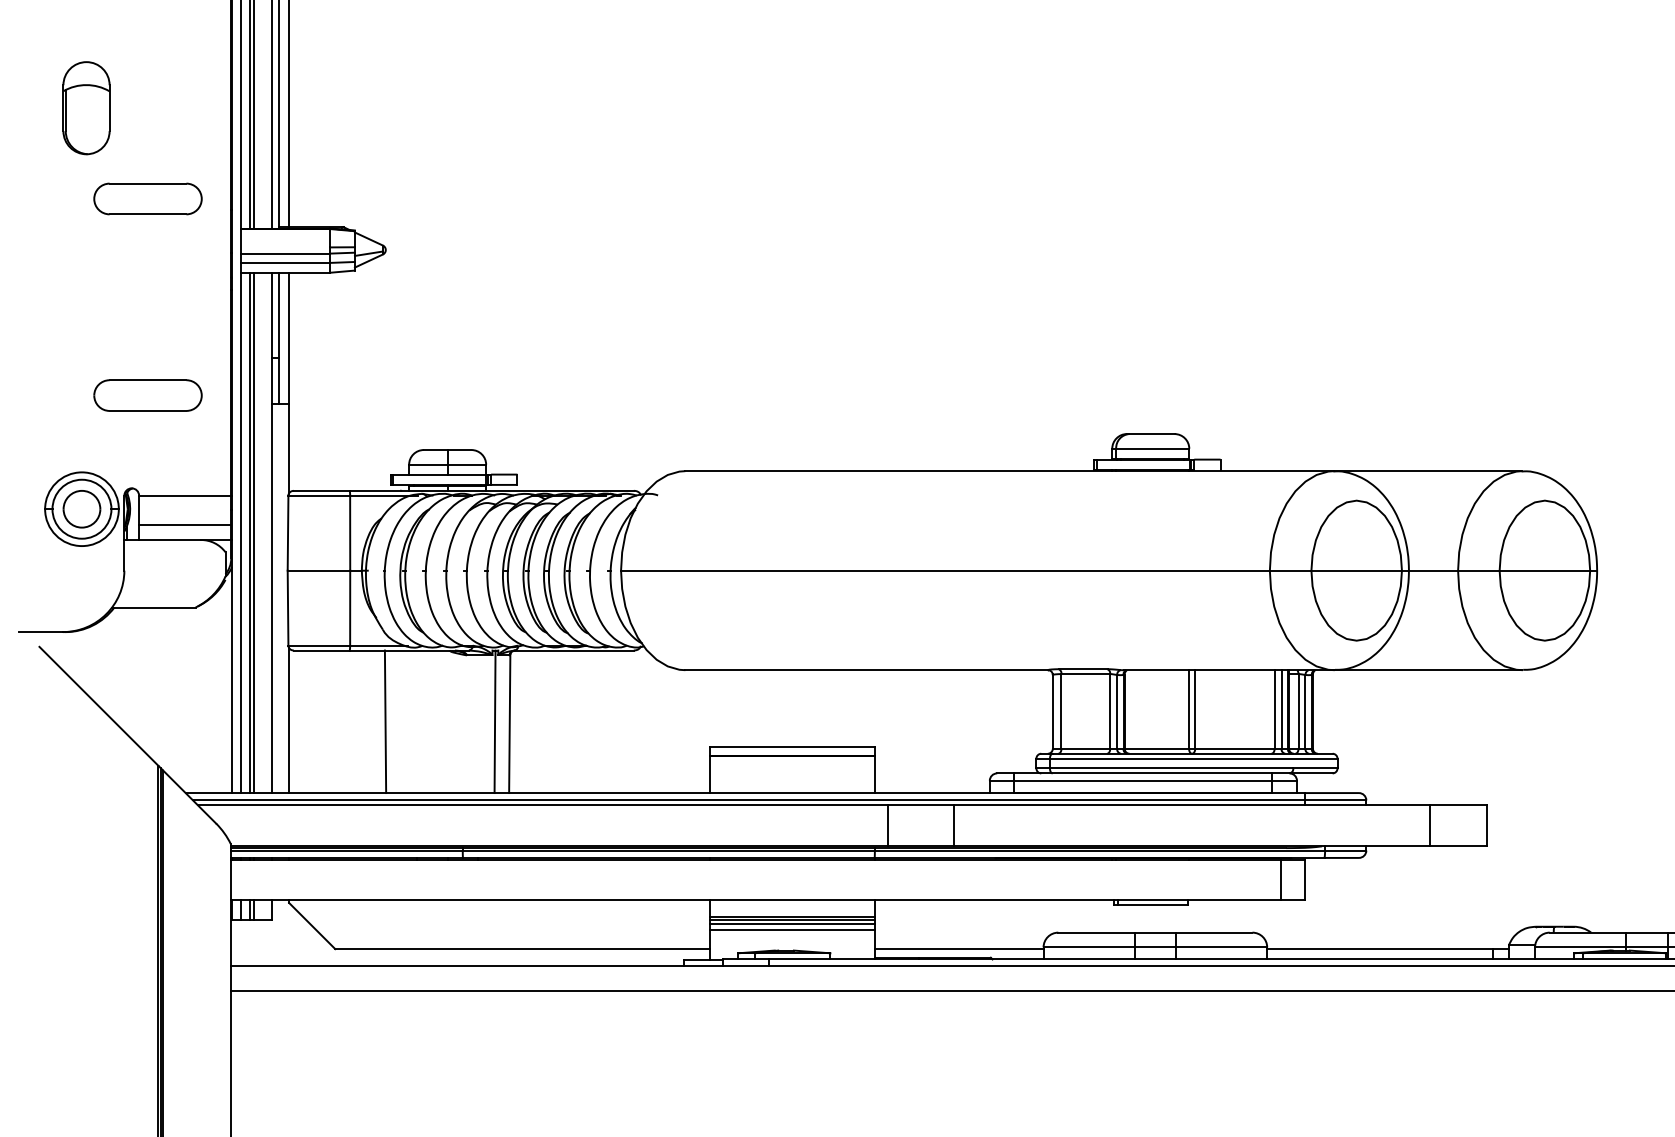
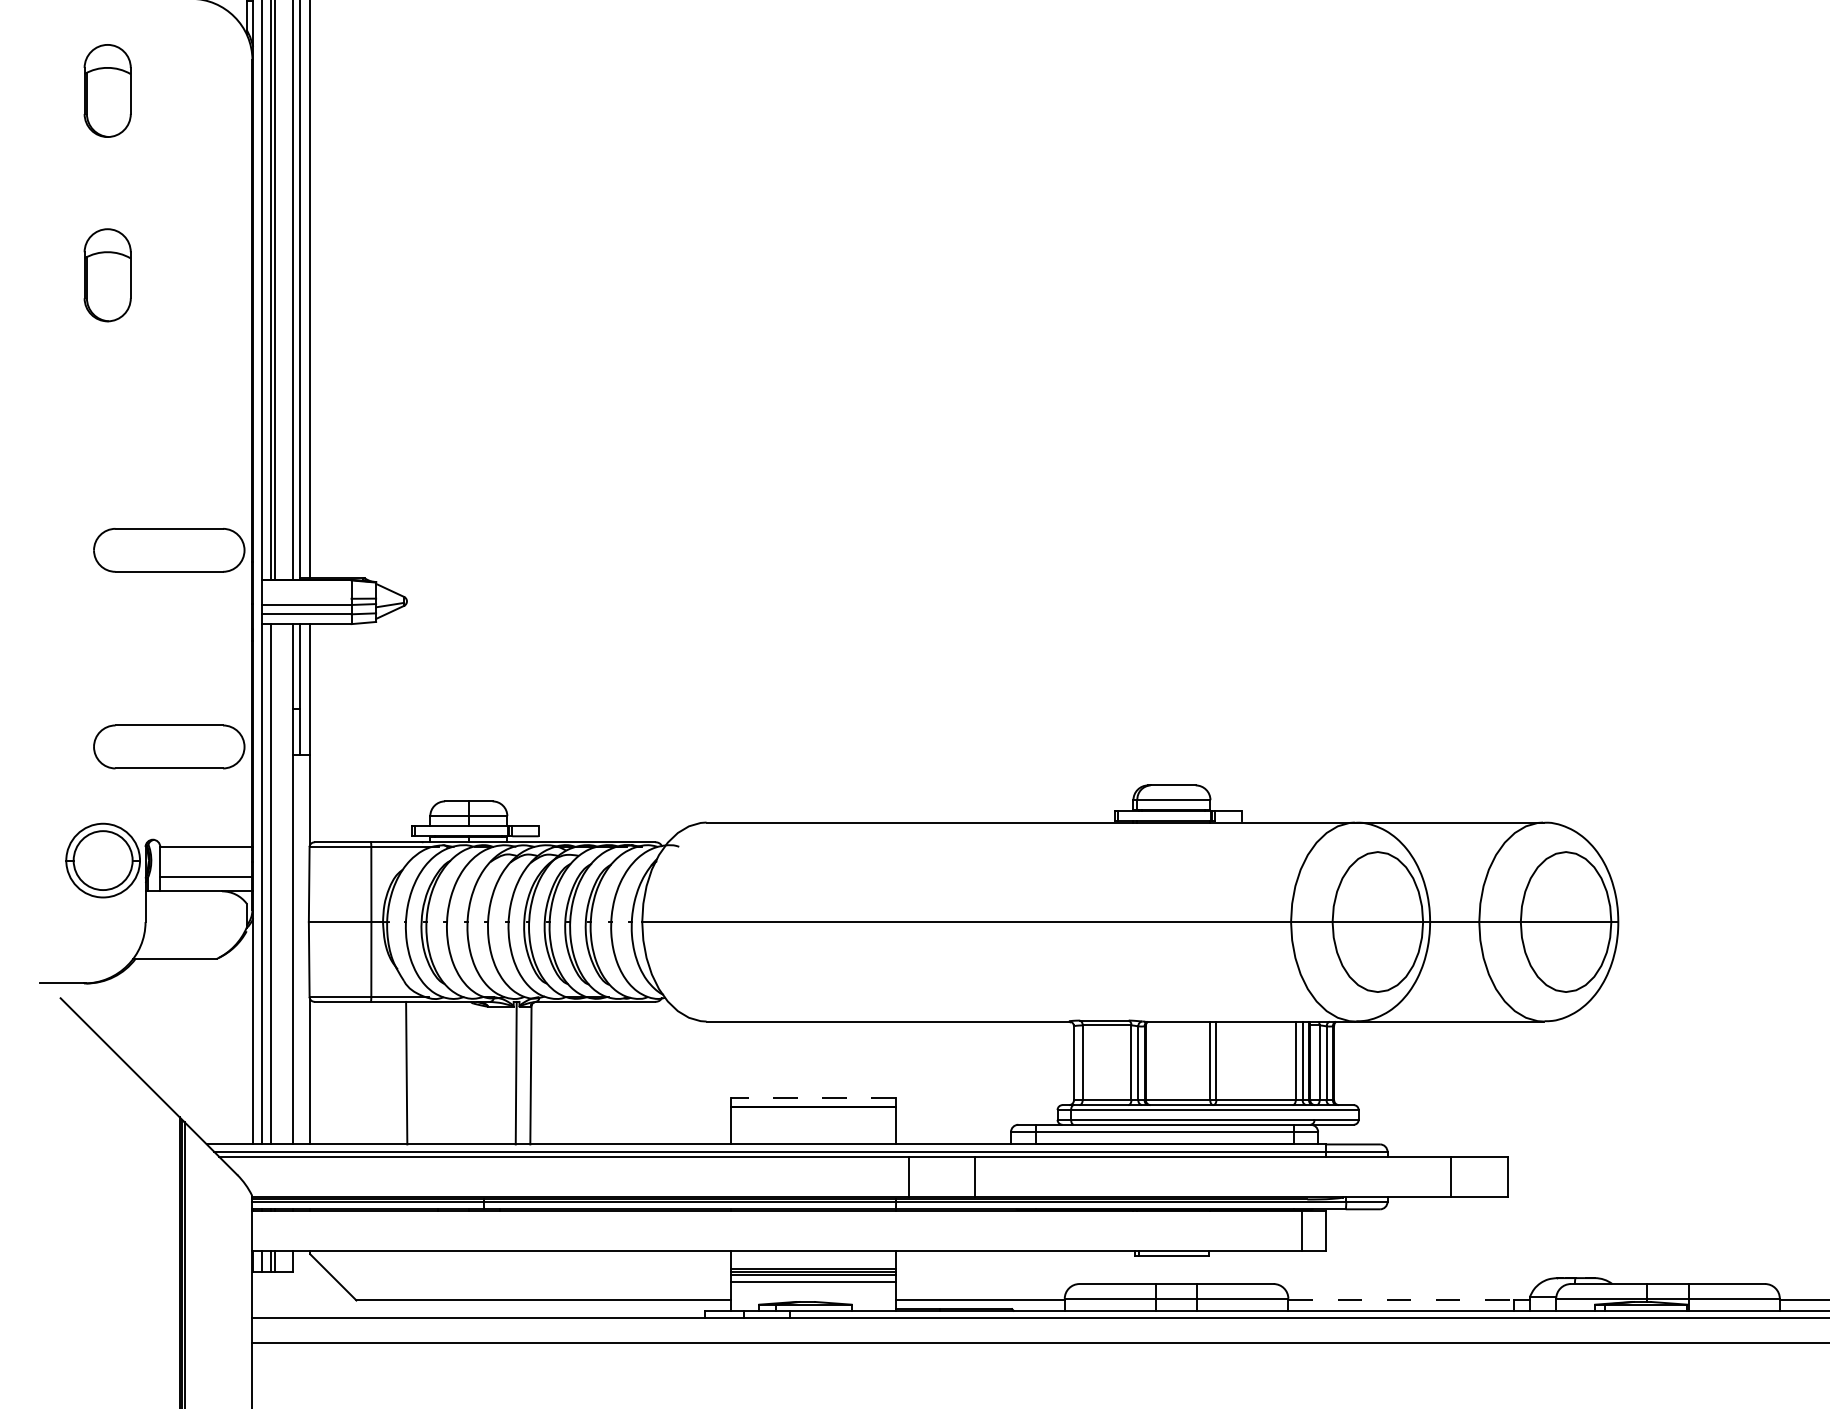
part: (86, 108) -> (107, 459), removed
part: (147, 199) -> (168, 550), size x1.4
part: (147, 395) -> (168, 746), size x1.4
part: (81, 509) -> (102, 860), removed
line: (253, 533) -> (274, 884), removed
line: (792, 747) -> (813, 1098), solid -> dashed
line: (1380, 949) -> (1401, 1300), solid -> dashed

